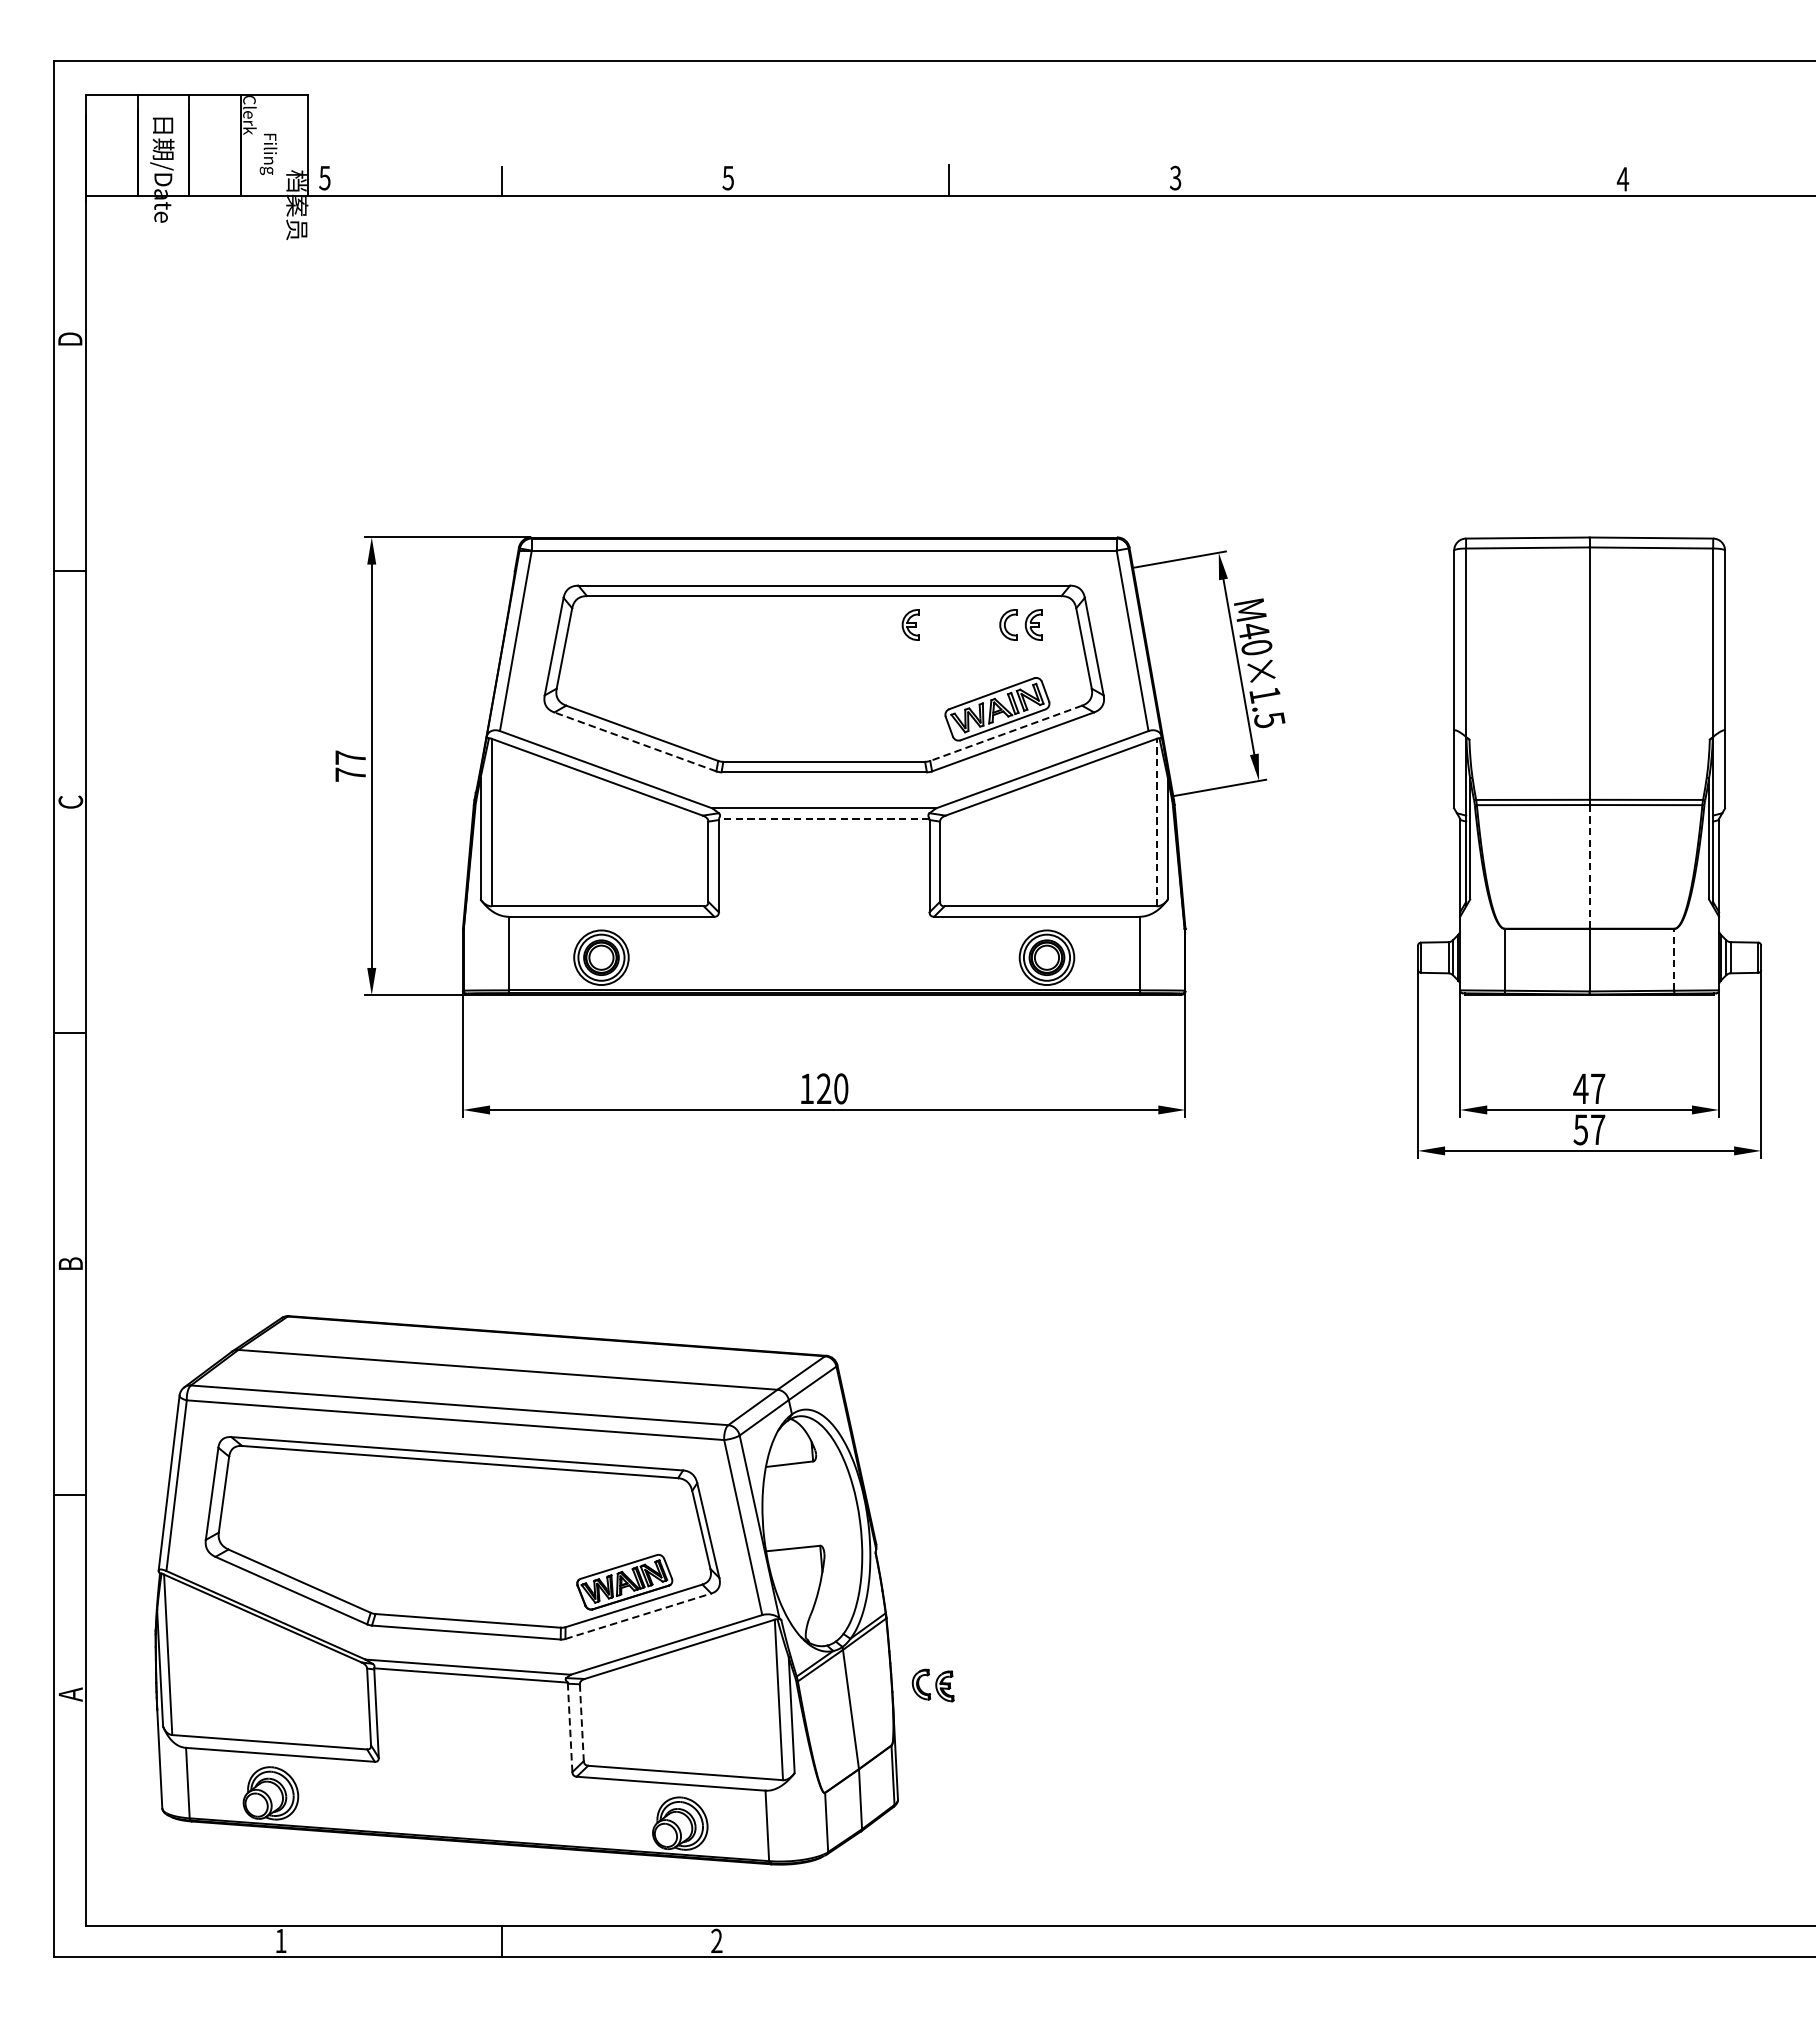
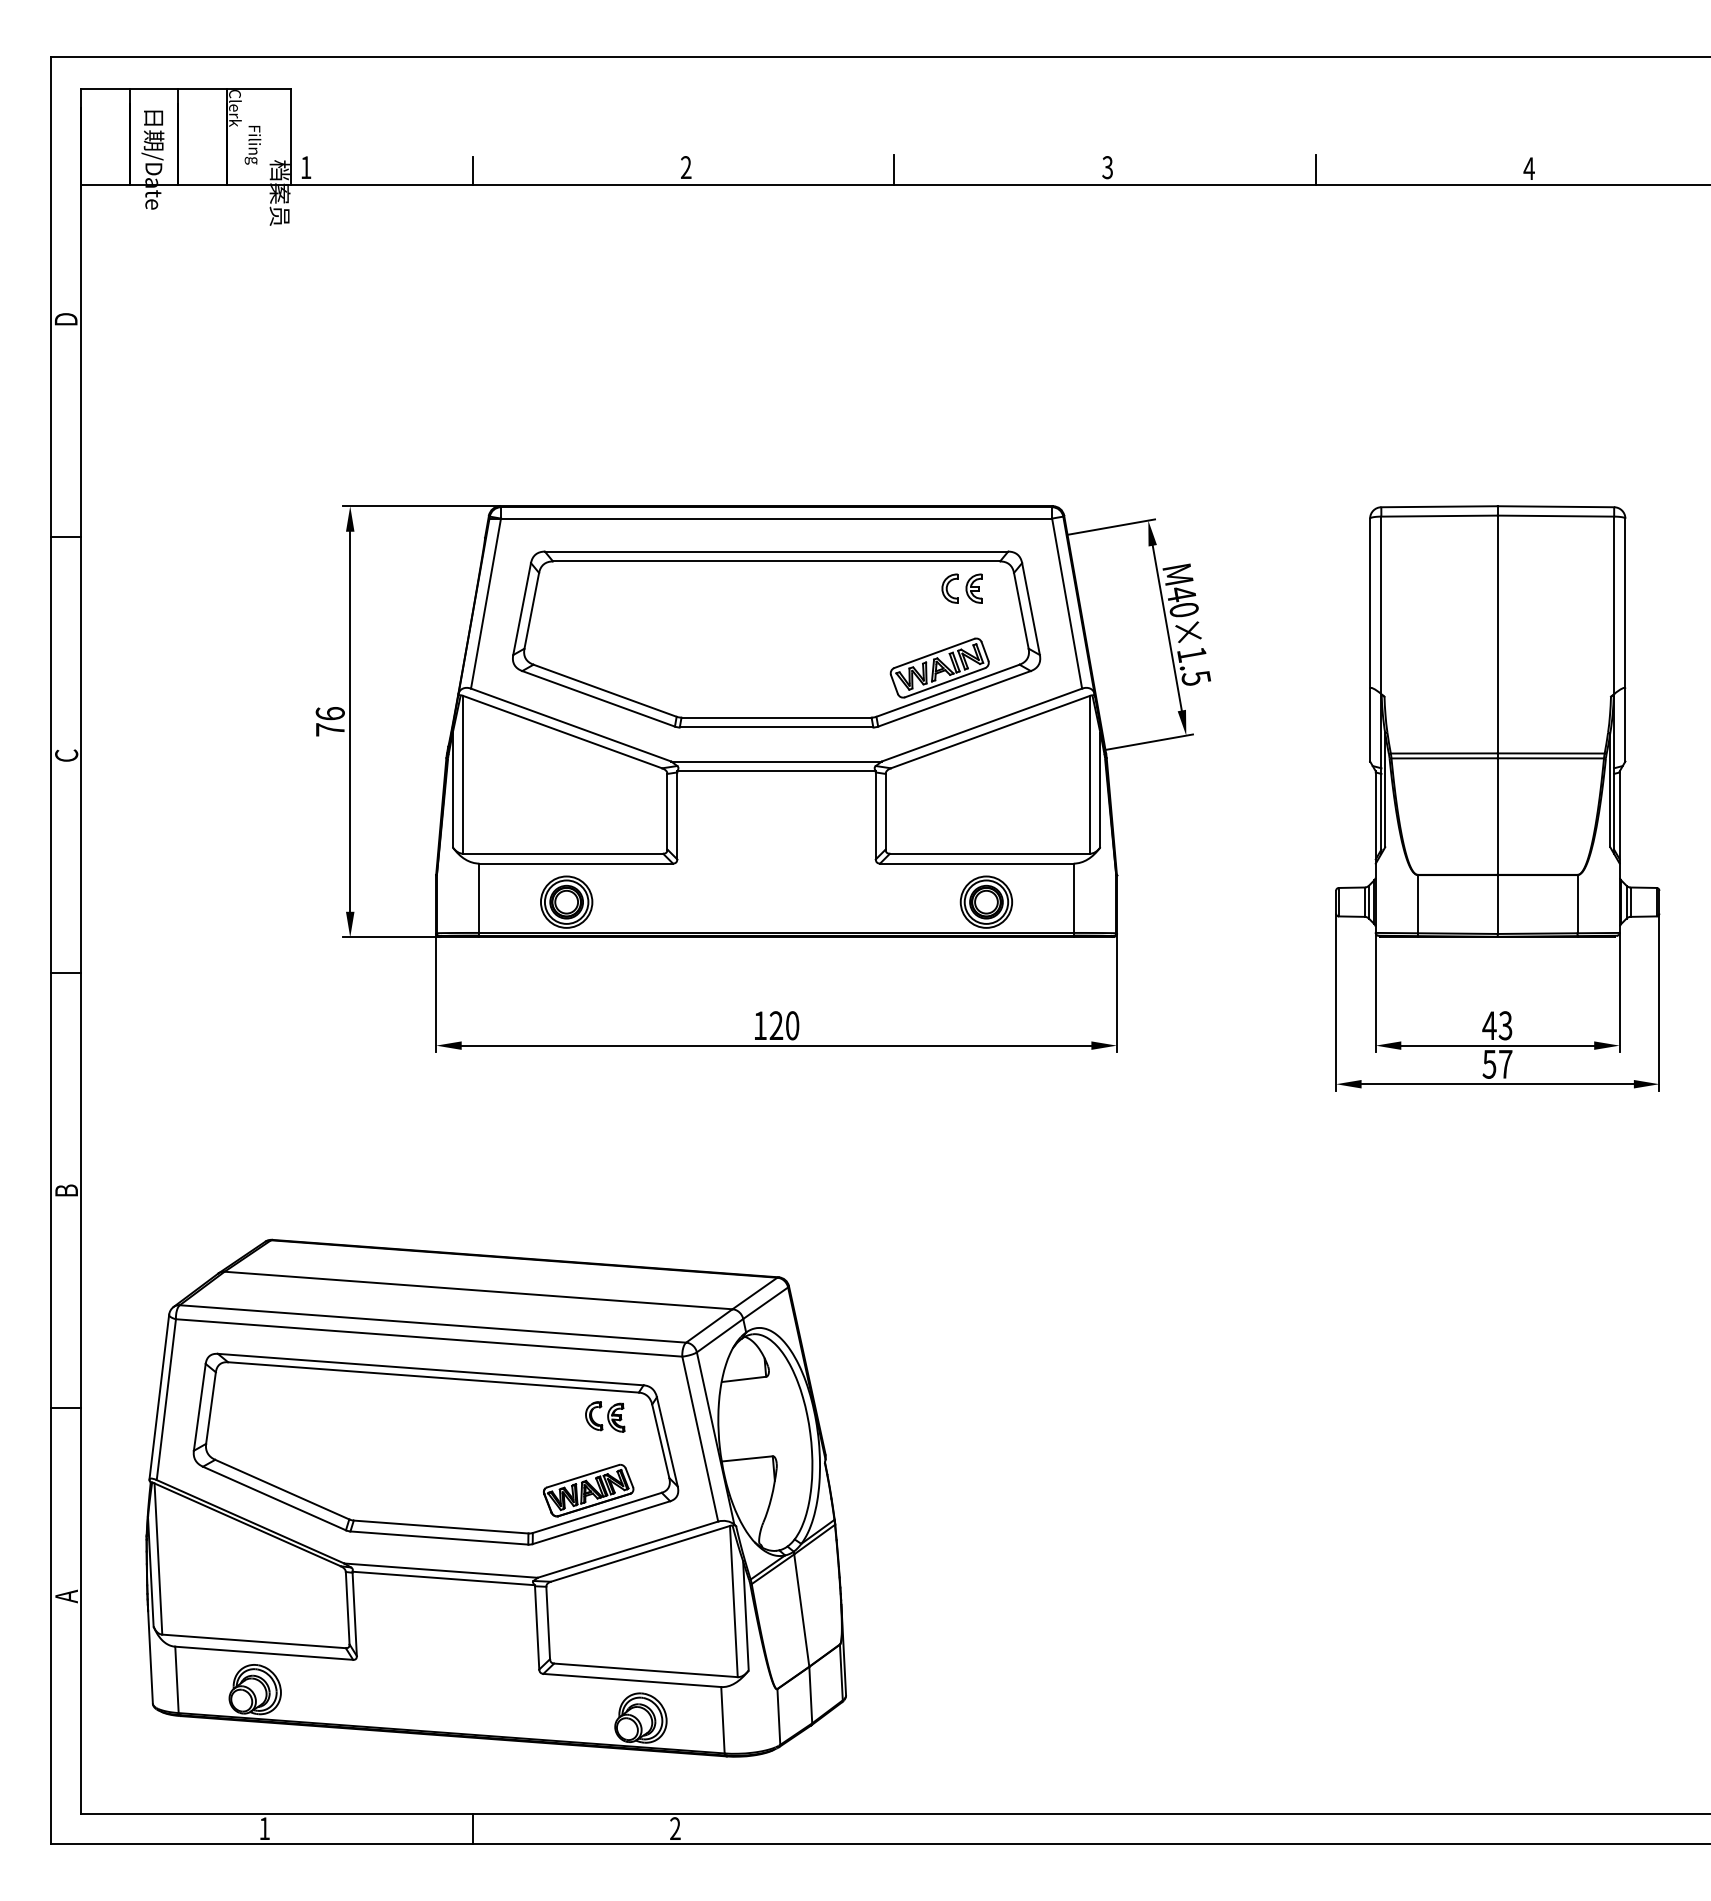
text: (324, 178) -> (305, 167), 5 -> 1
text: (727, 178) -> (685, 167), 5 -> 2
line: (1396, 180) -> (1315, 169), added
part: (910, 624) -> (857, 588), removed
line: (1005, 733) -> (947, 690), dashed -> solid
line: (635, 741) -> (598, 698), dashed -> solid
text: (349, 757) -> (329, 713), 77 -> 76
line: (824, 819) -> (776, 771), dashed -> solid
line: (1156, 822) -> (1089, 774), dashed -> solid
line: (1589, 866) -> (1497, 816), dashed -> solid
line: (1674, 959) -> (1577, 903), dashed -> solid
text: (1597, 1088) -> (1505, 1025), 47 -> 43
line: (638, 1616) -> (601, 1522), dashed -> solid
part: (933, 1685) -> (605, 1416), moved
line: (582, 1723) -> (548, 1623), dashed -> solid
line: (570, 1727) -> (537, 1627), dashed -> solid

